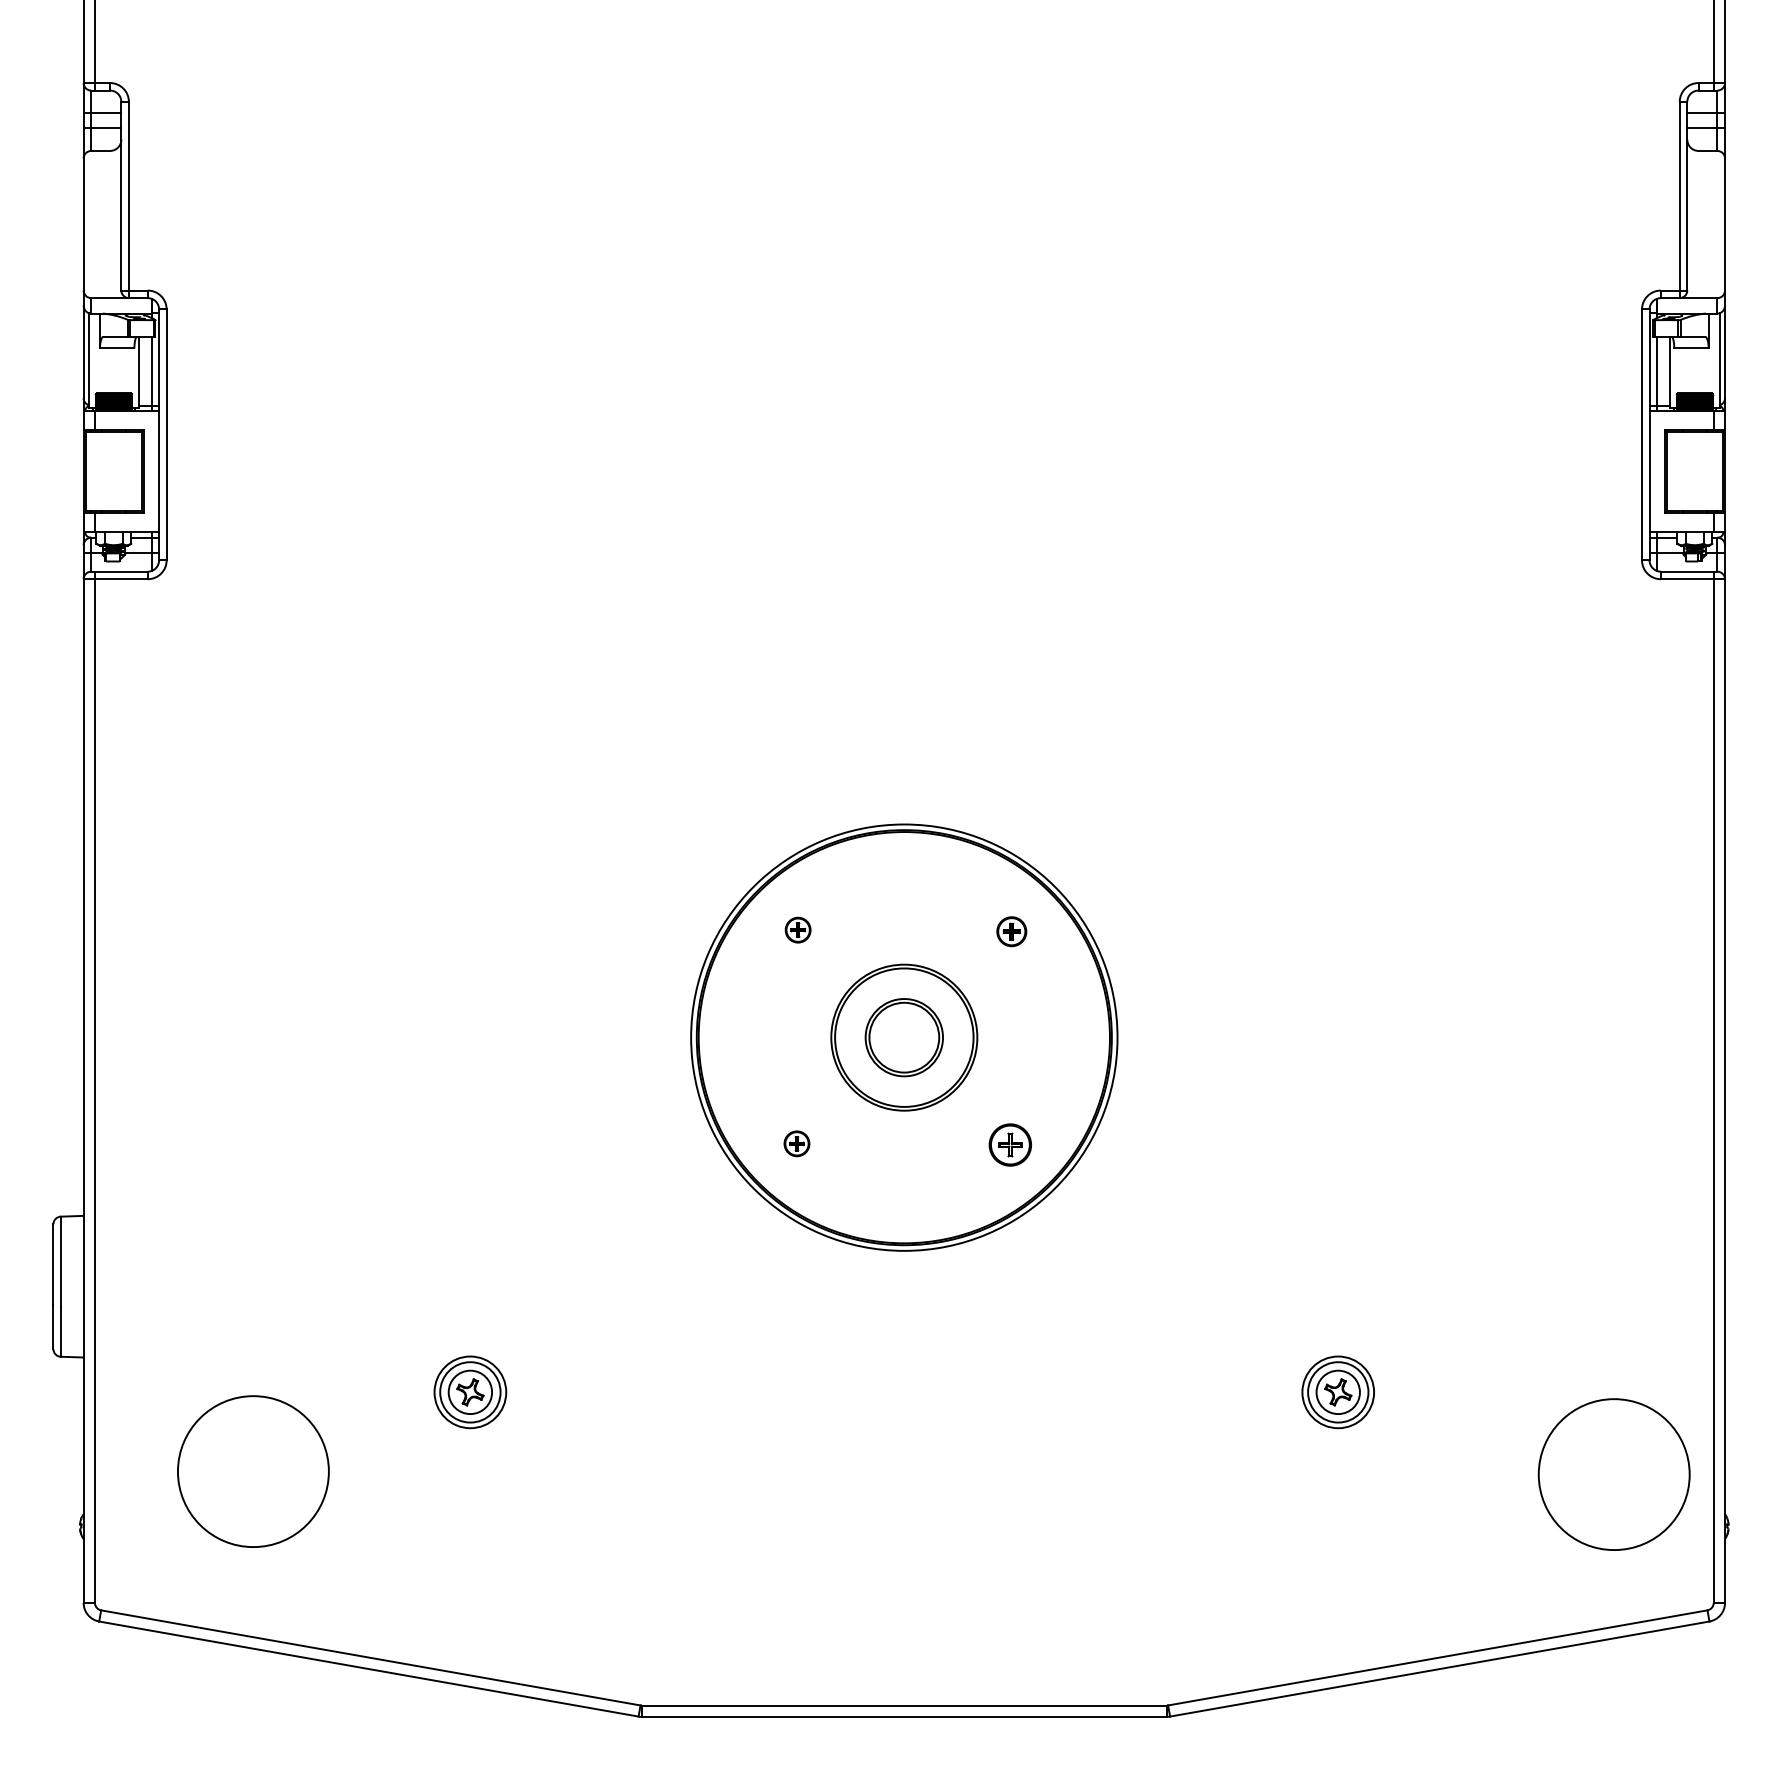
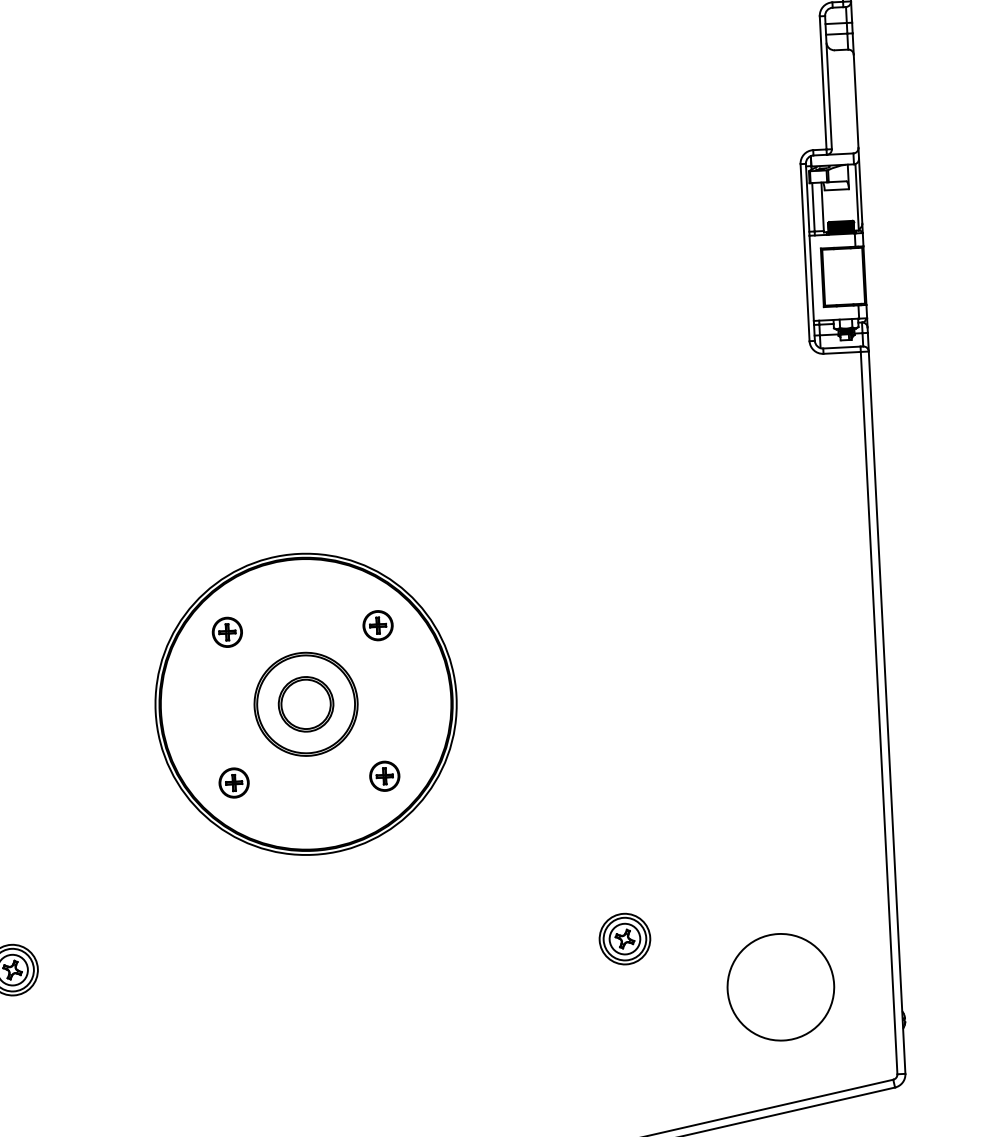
part: (797, 929) -> (226, 631), size x1.67
part: (1011, 931) -> (377, 625), size x1.43
part: (796, 1143) -> (233, 782), size x1.67
circle: (1613, 1474) -> (780, 987), moved

